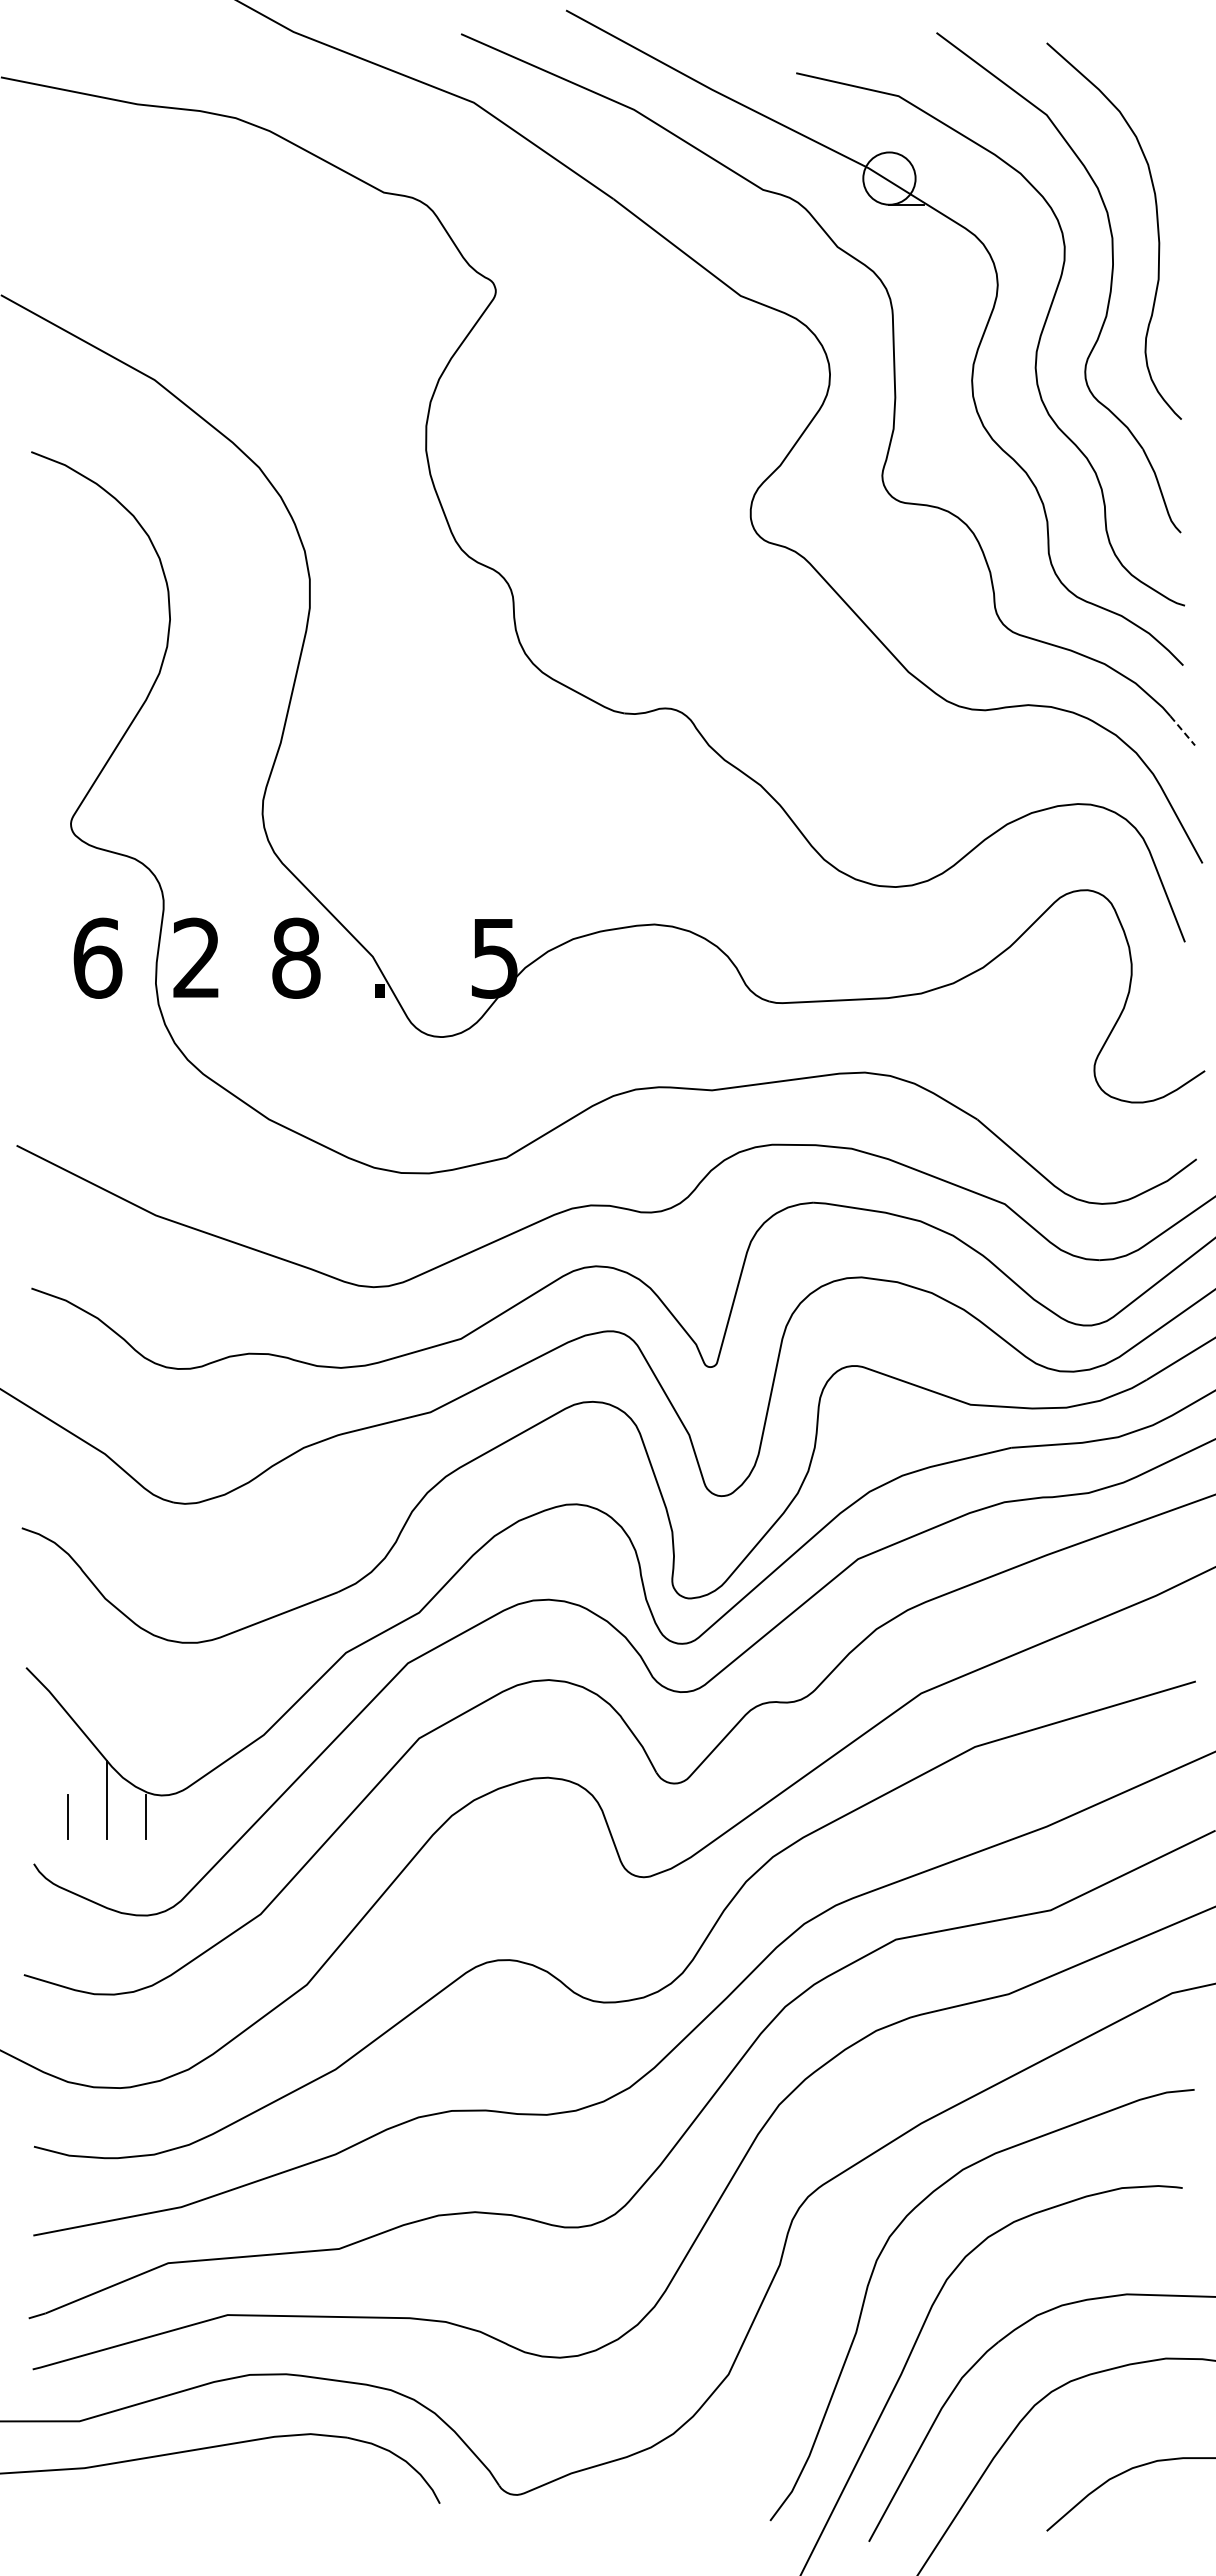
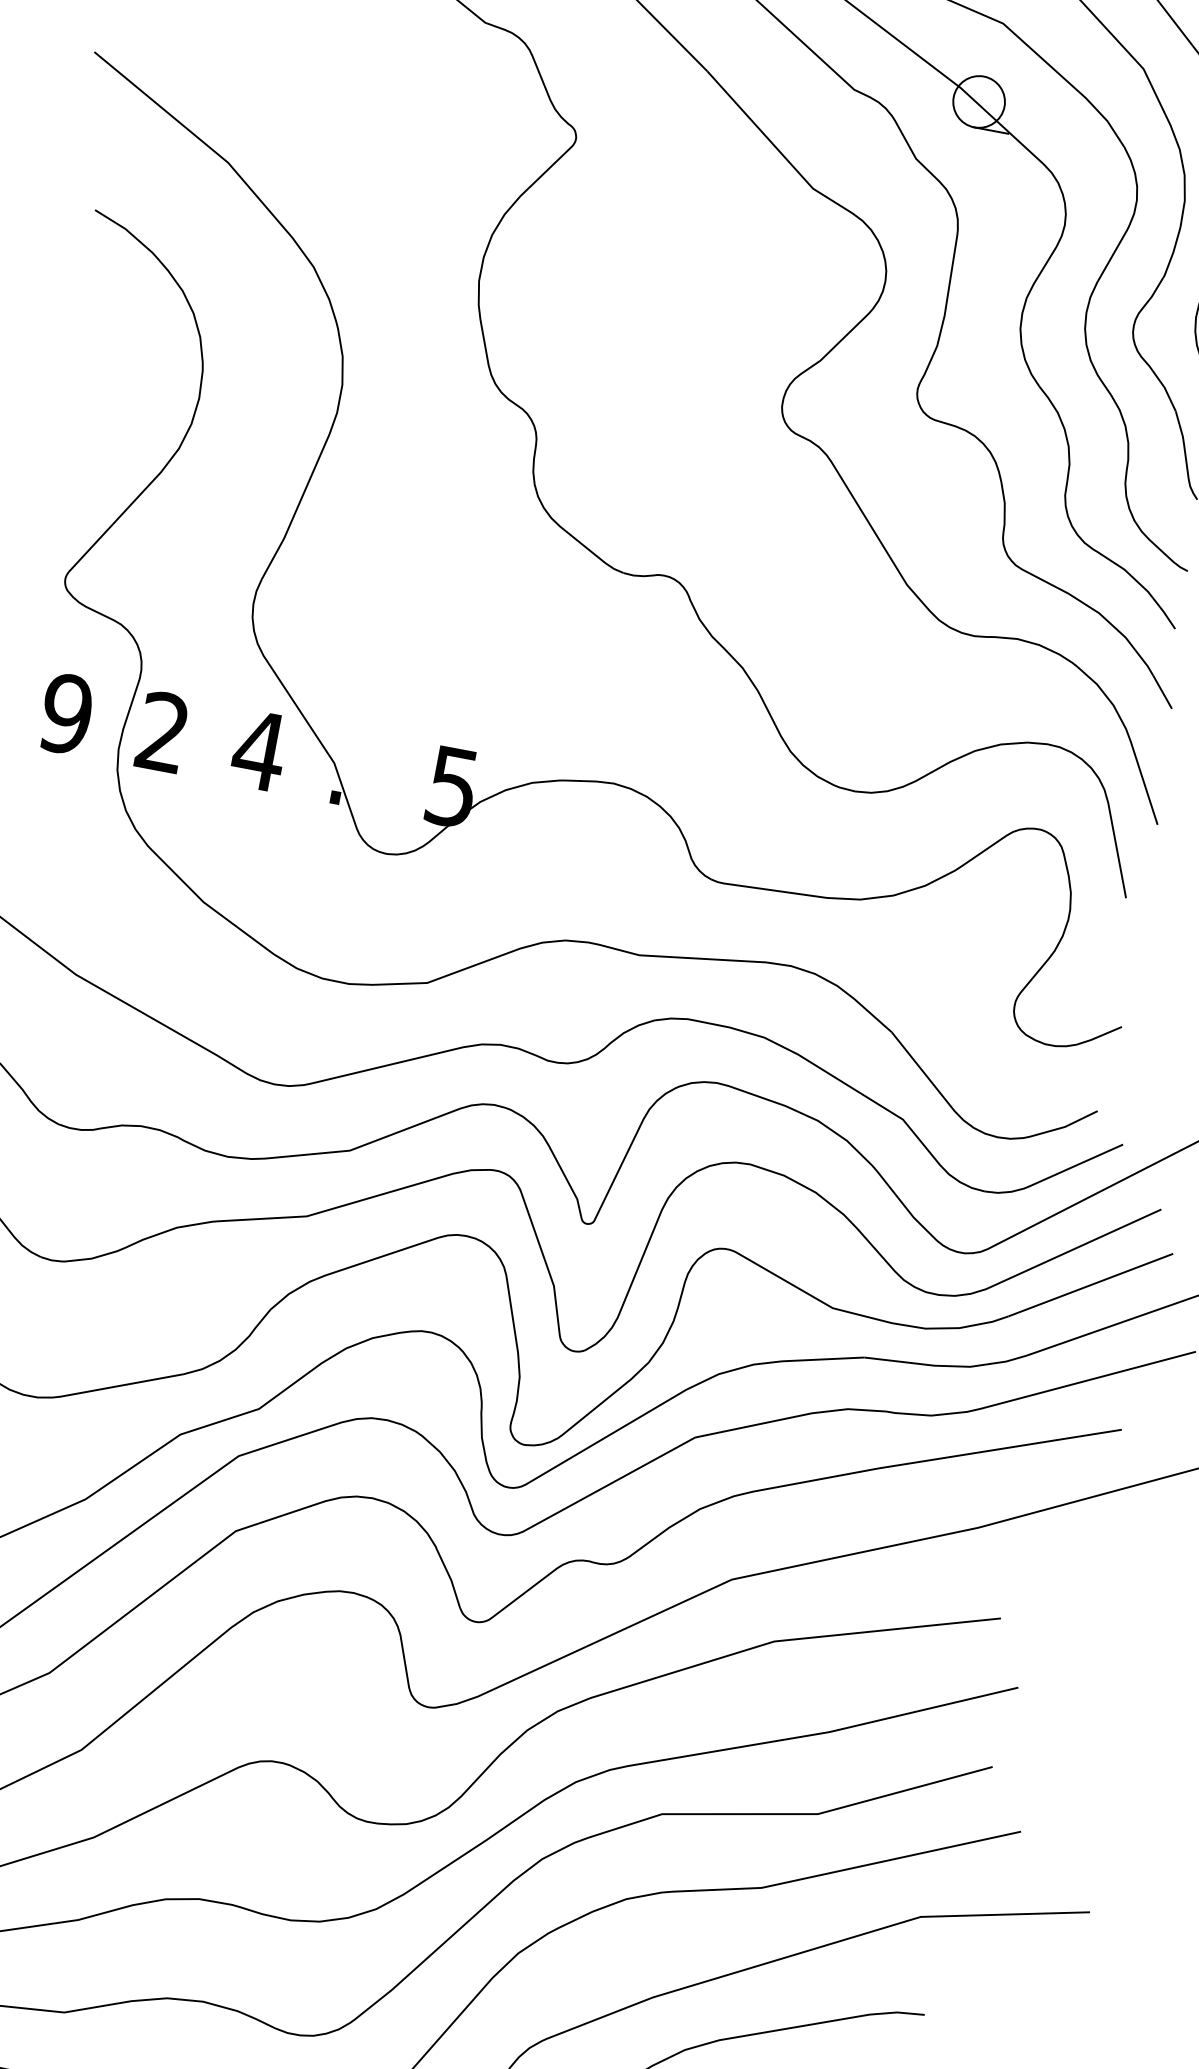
line: (1183, 731) -> (1163, 693), dashed -> solid
text: (97, 957) -> (66, 713), 6 -> 9
text: (295, 957) -> (259, 749), 8 -> 4

